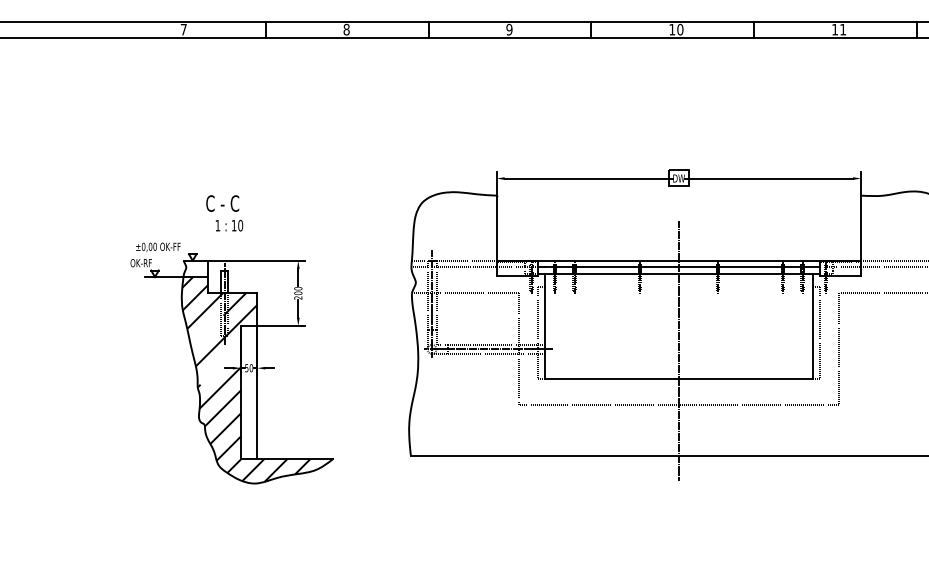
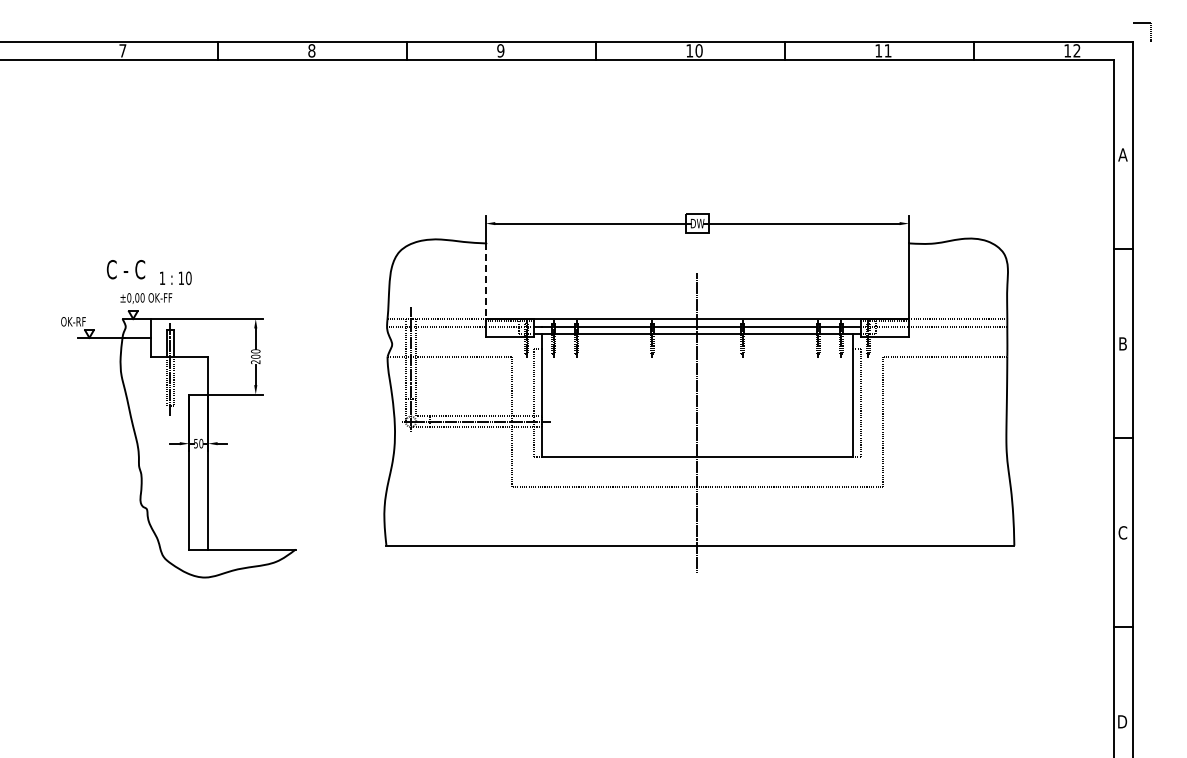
text: (223, 203) -> (126, 269), moved
line: (496, 228) -> (485, 281), solid -> dashed
text: (158, 247) -> (146, 298), moved
hatch: (246, 379) -> (195, 456), removed

